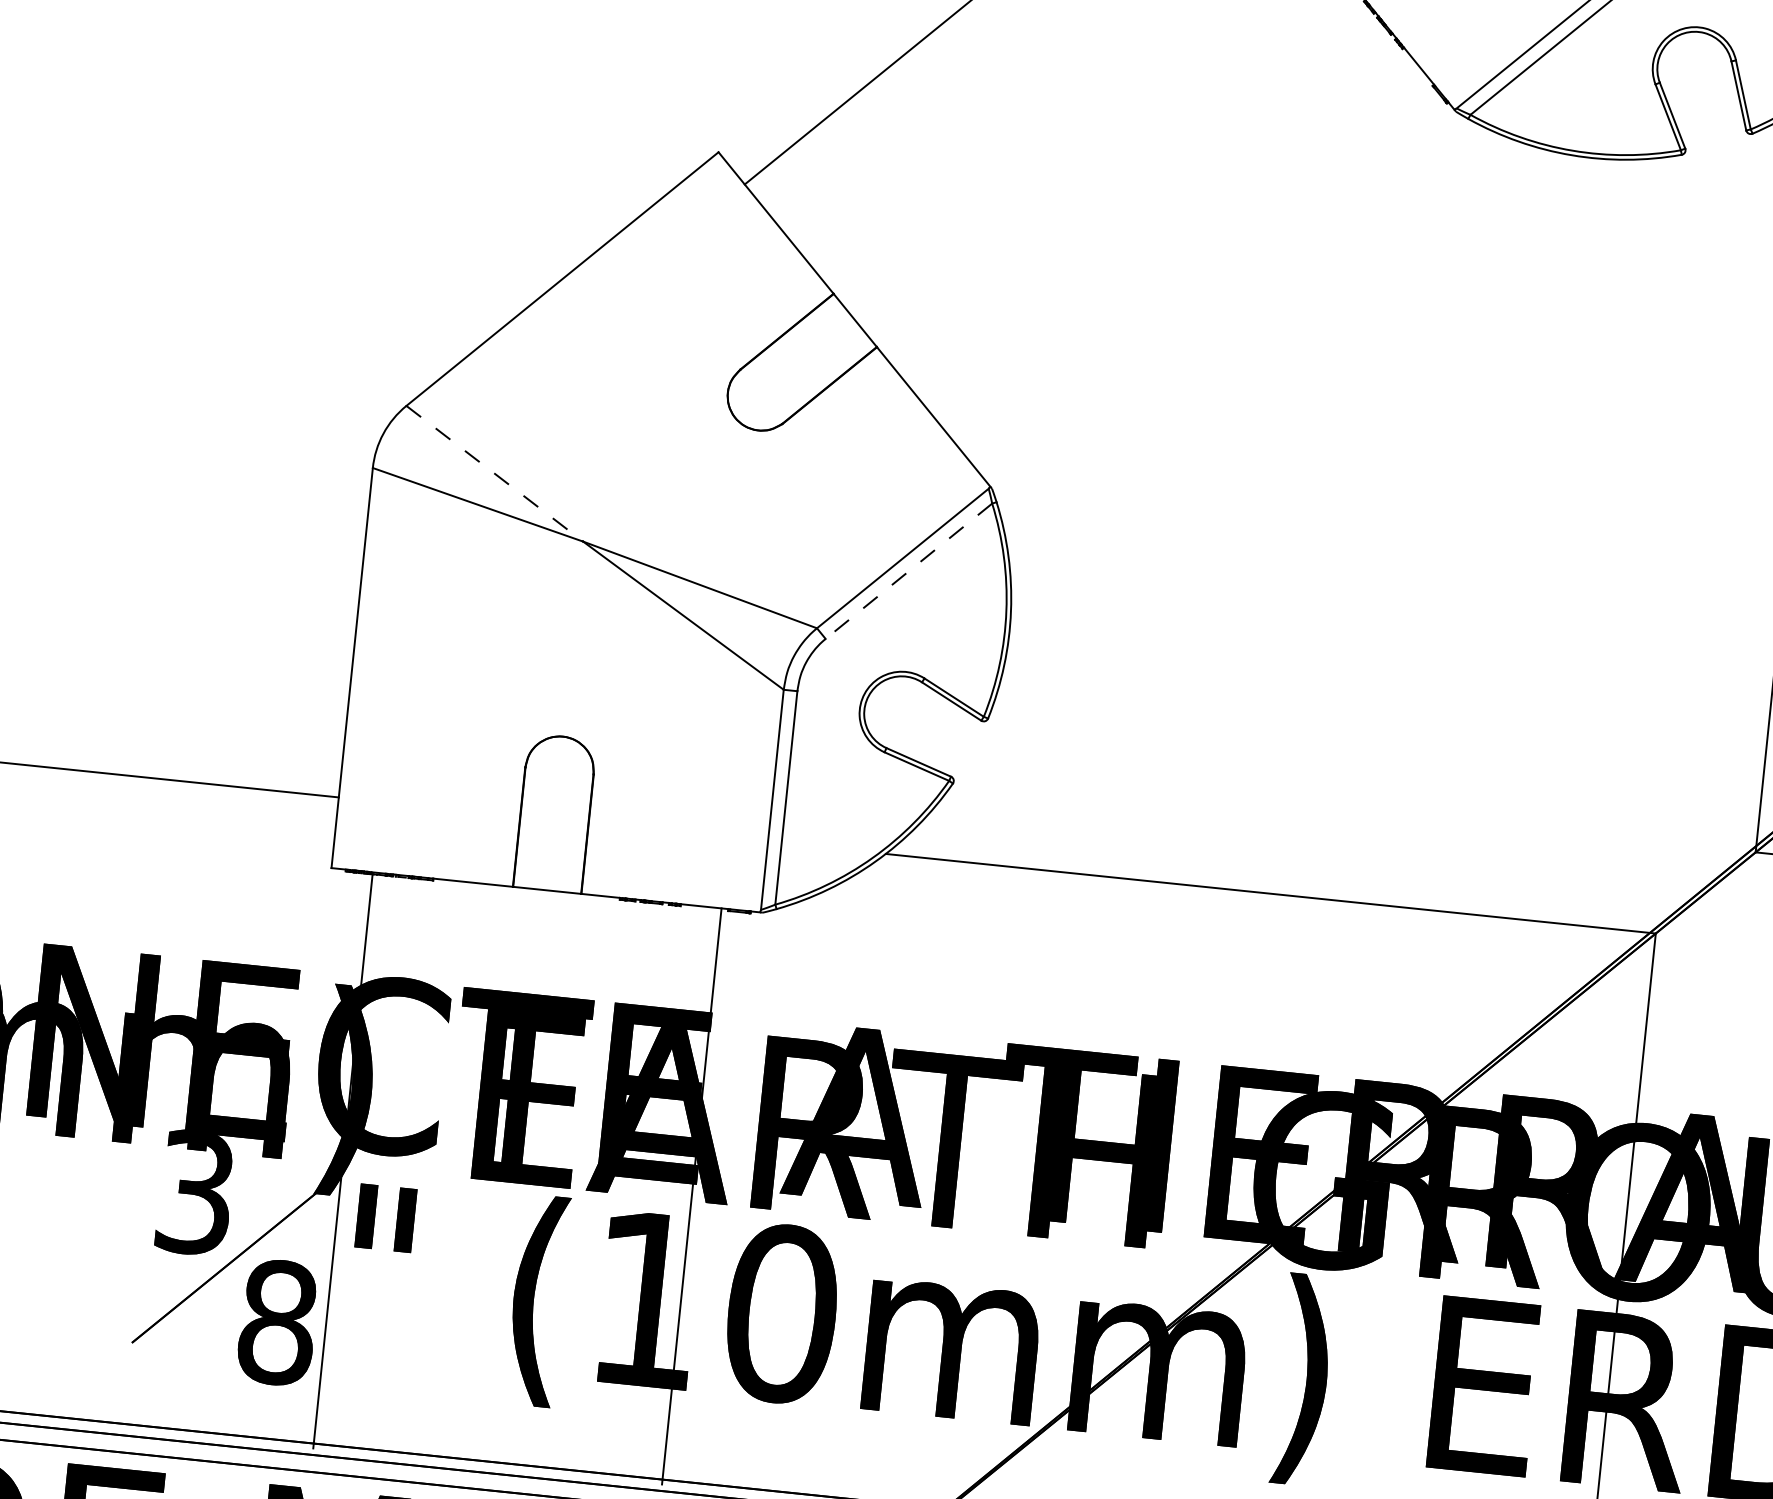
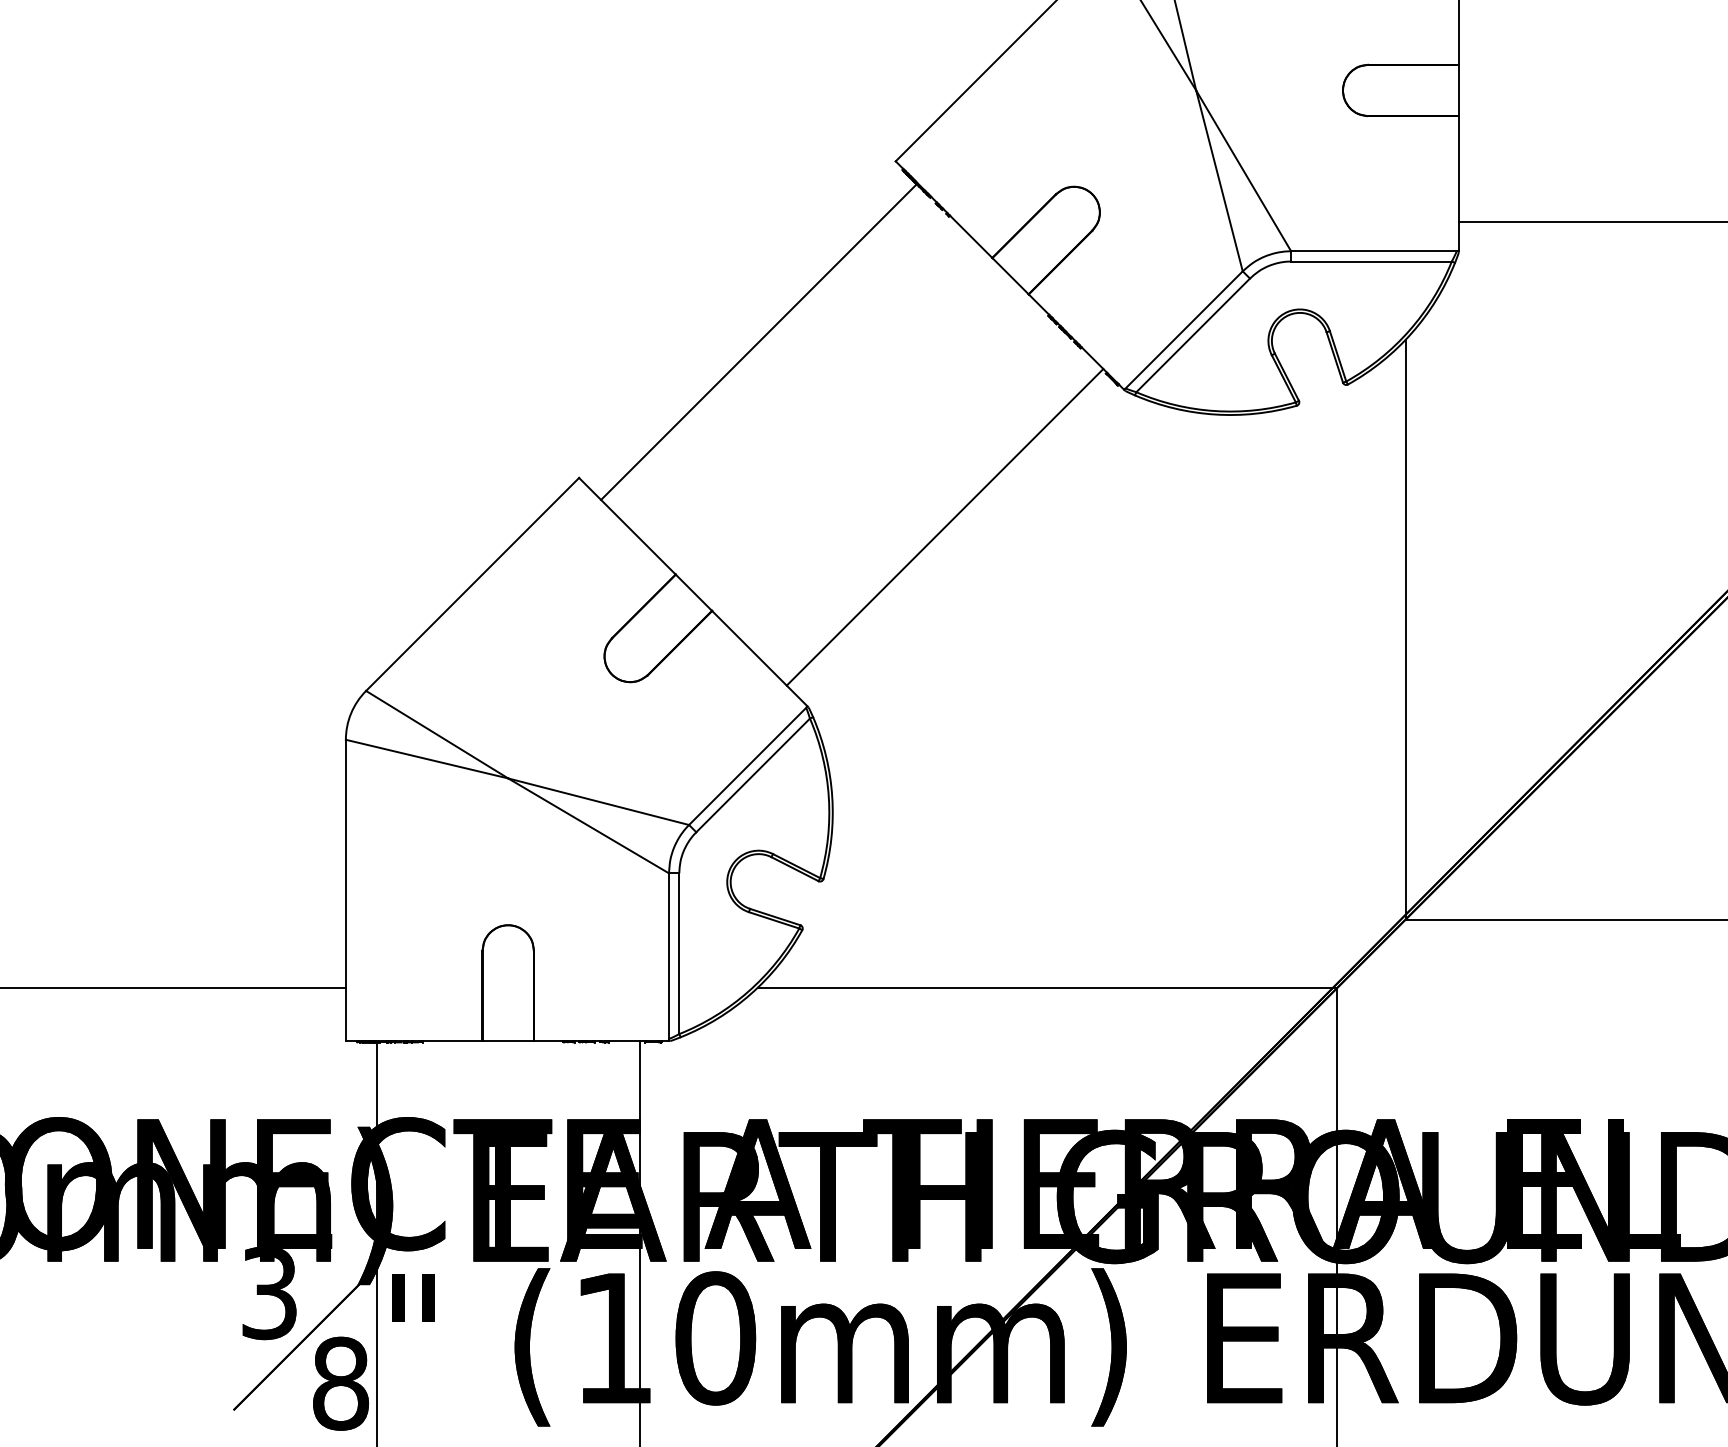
line: (1197, 268) -> (944, 527), added
line: (495, 473) -> (437, 734), dashed -> solid
line: (908, 571) -> (752, 775), dashed -> solid

